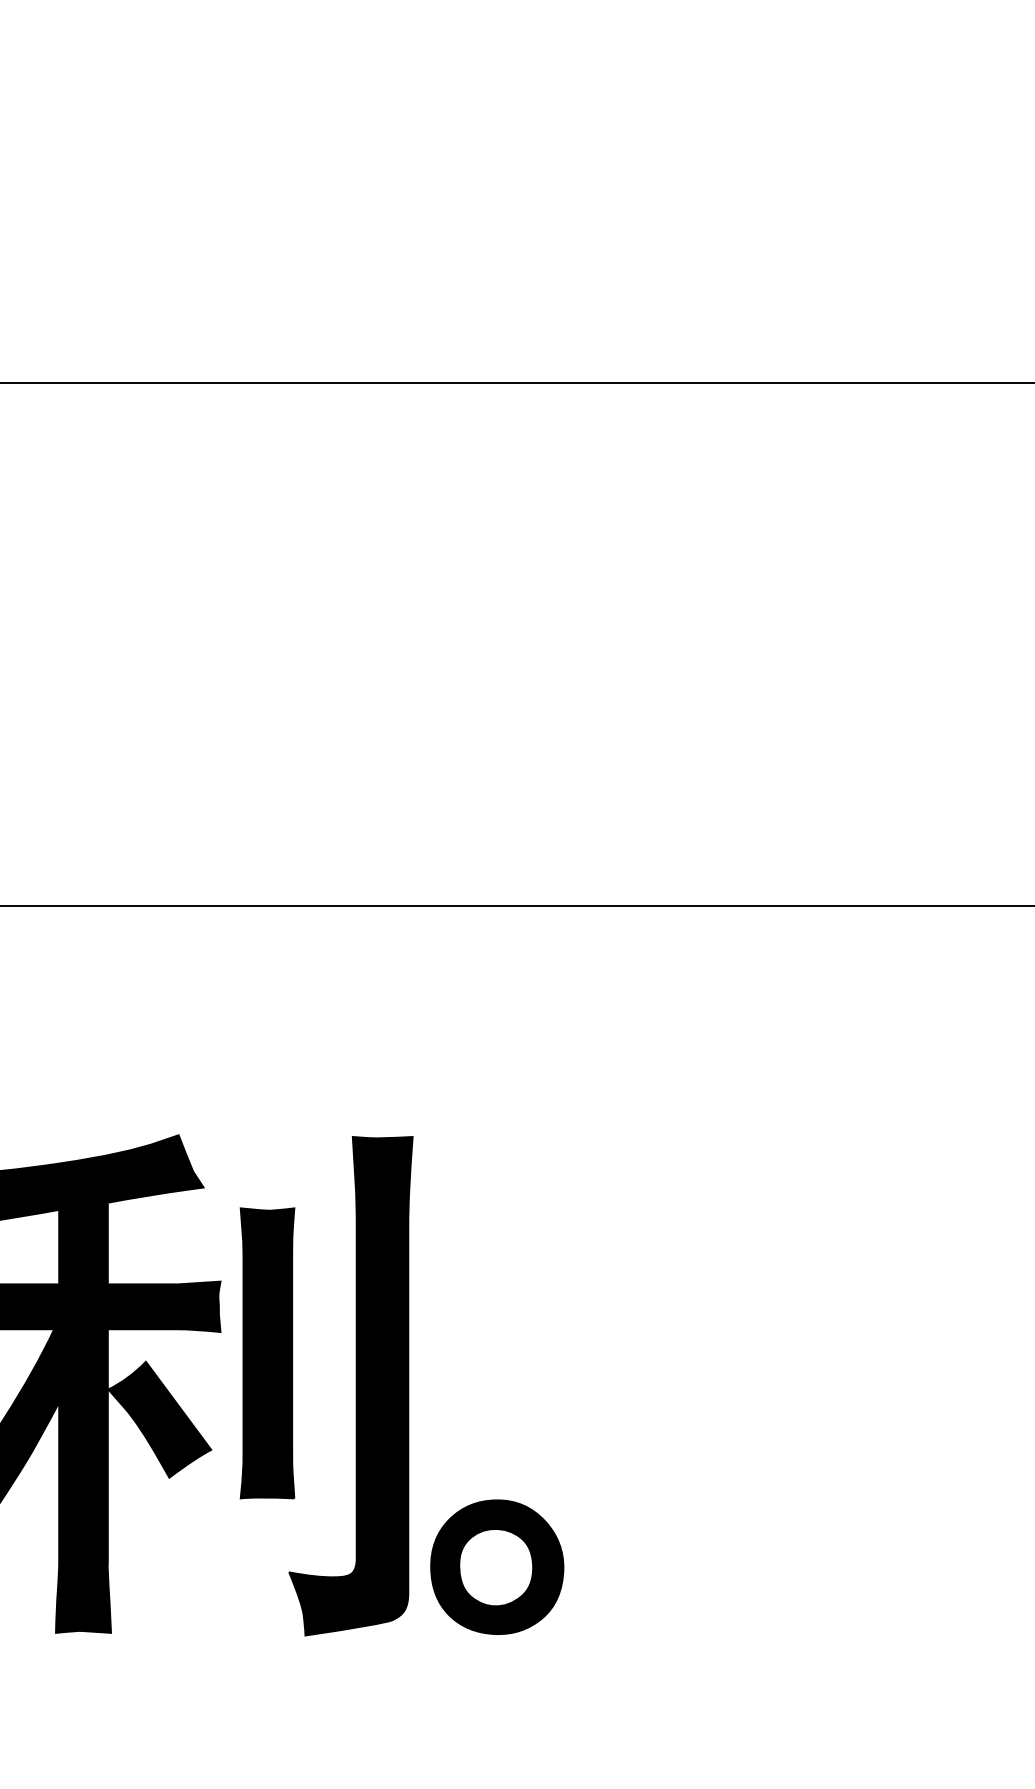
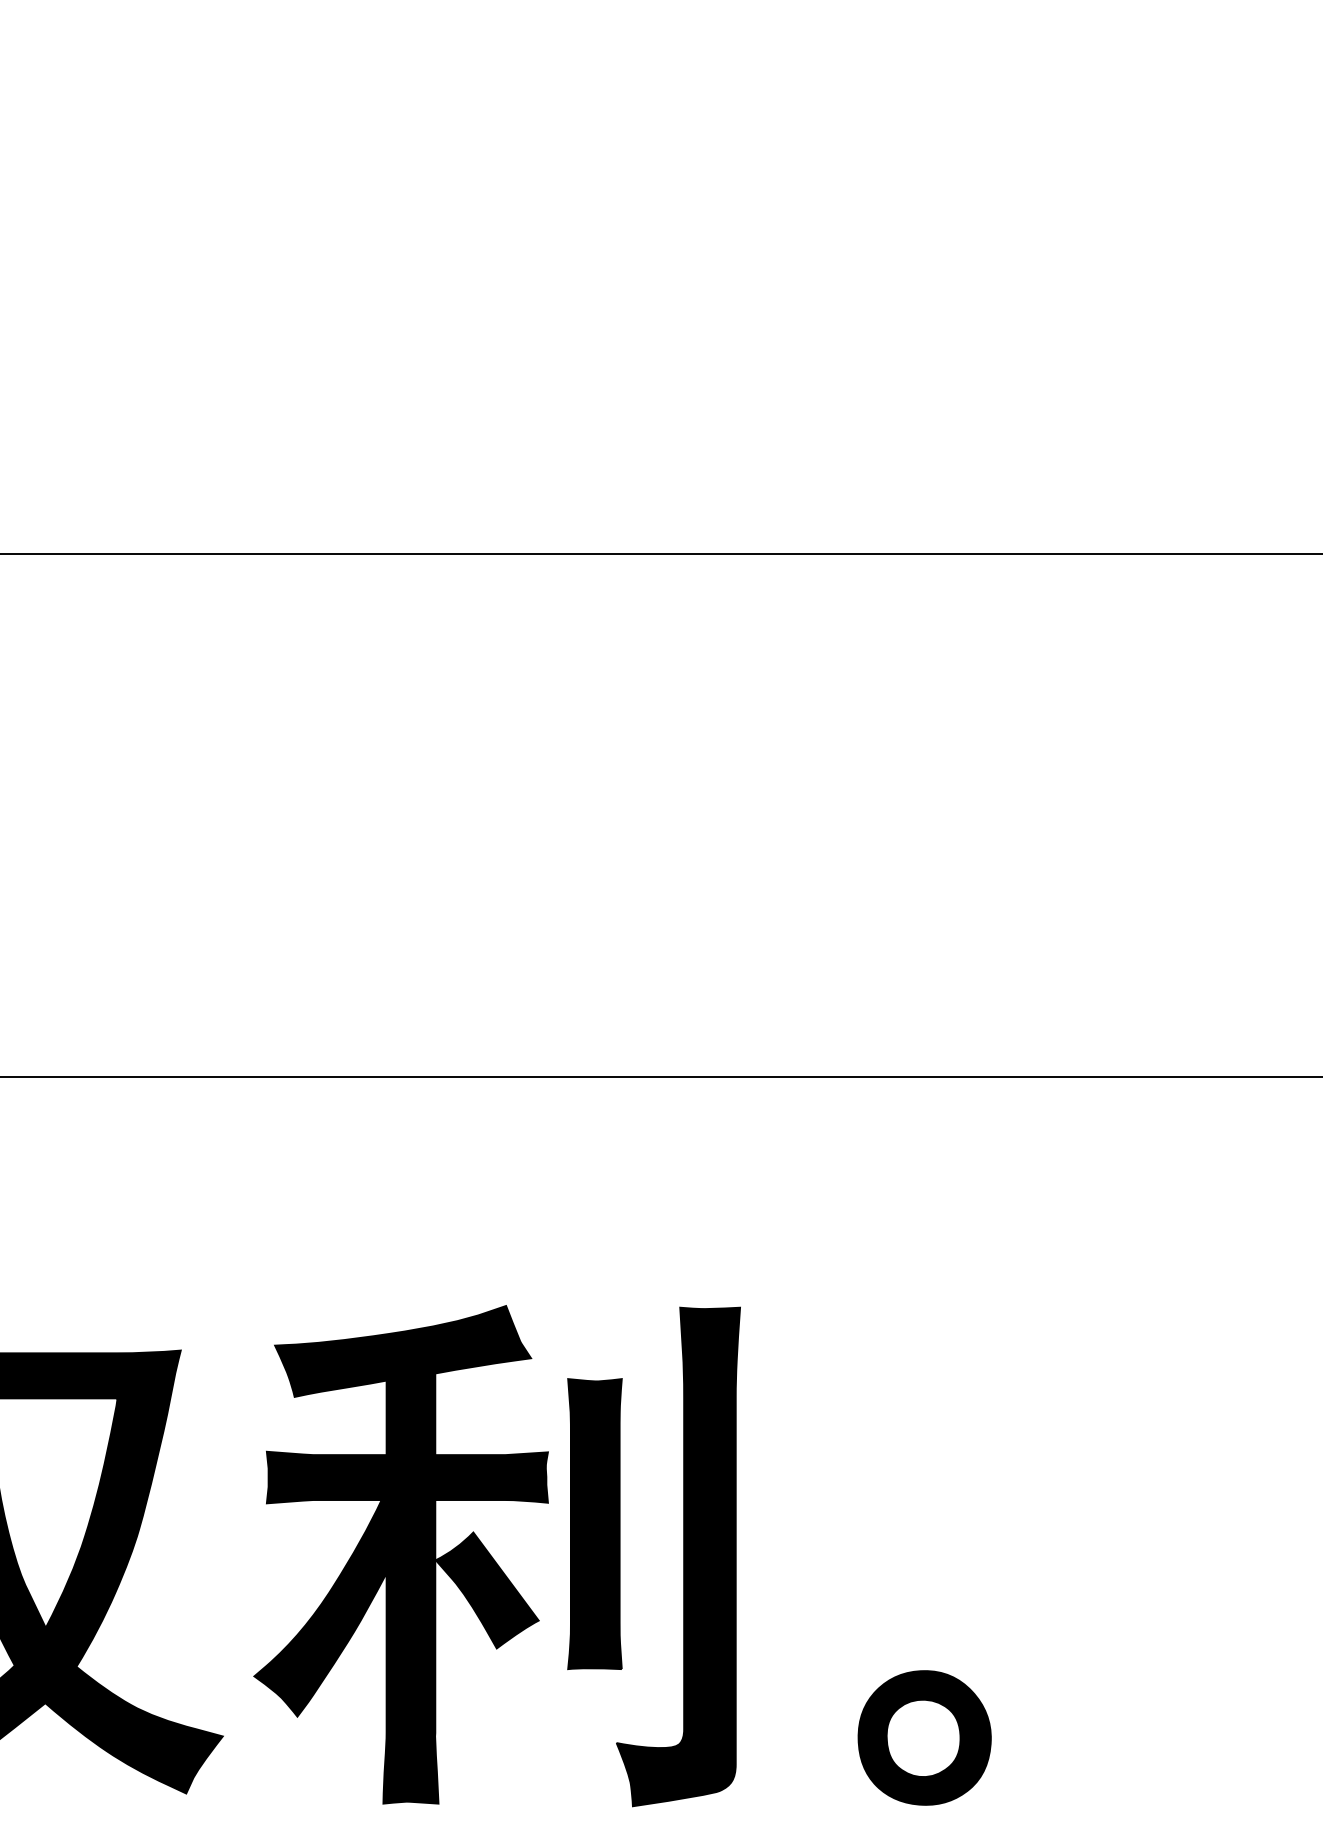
part: (497, 1566) -> (924, 1737), moved

